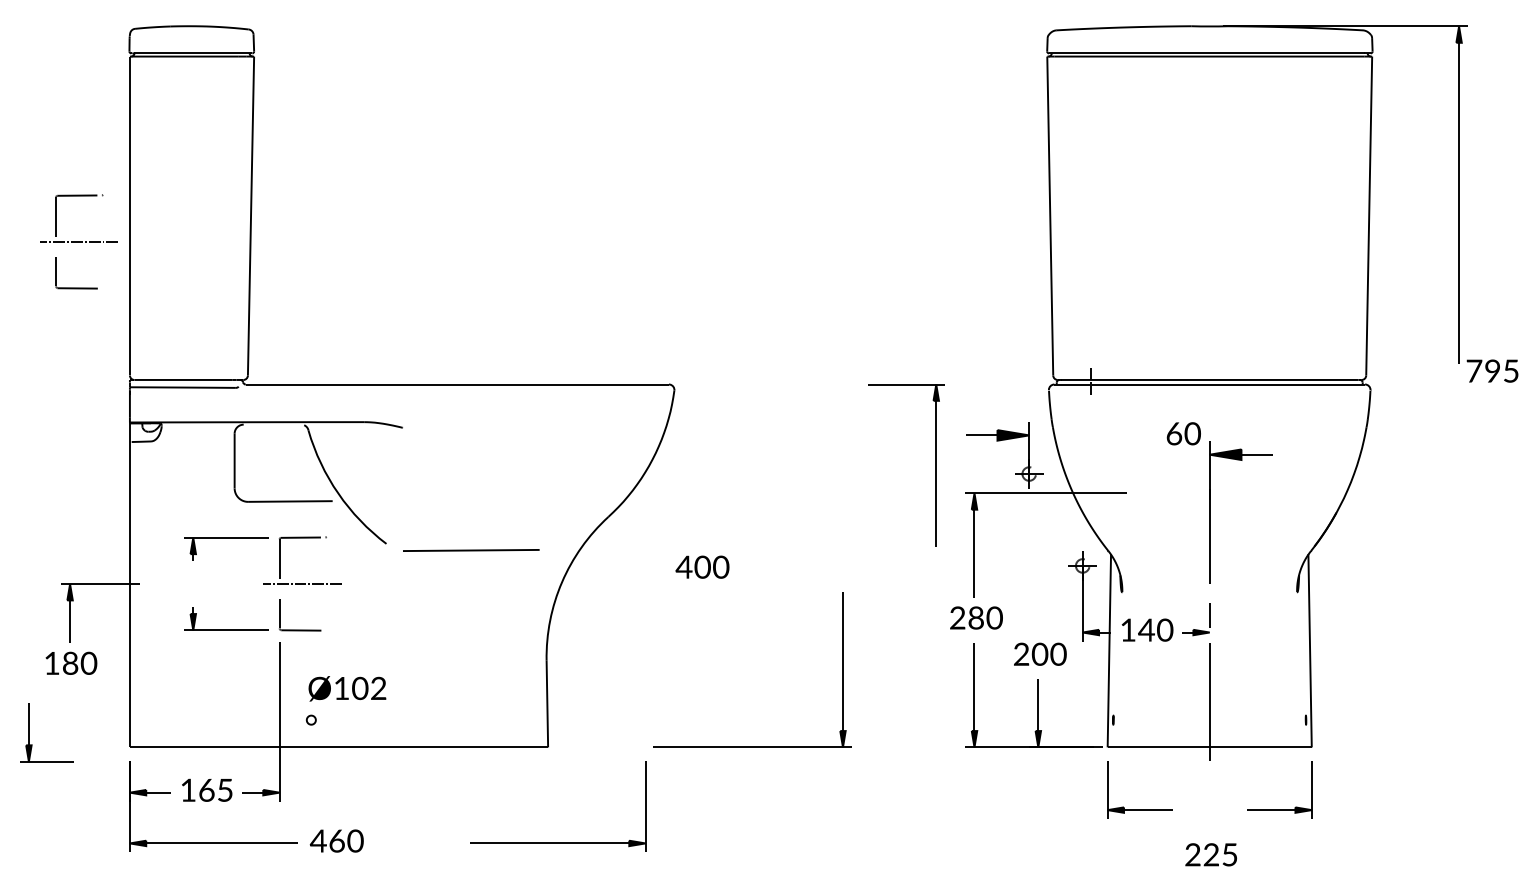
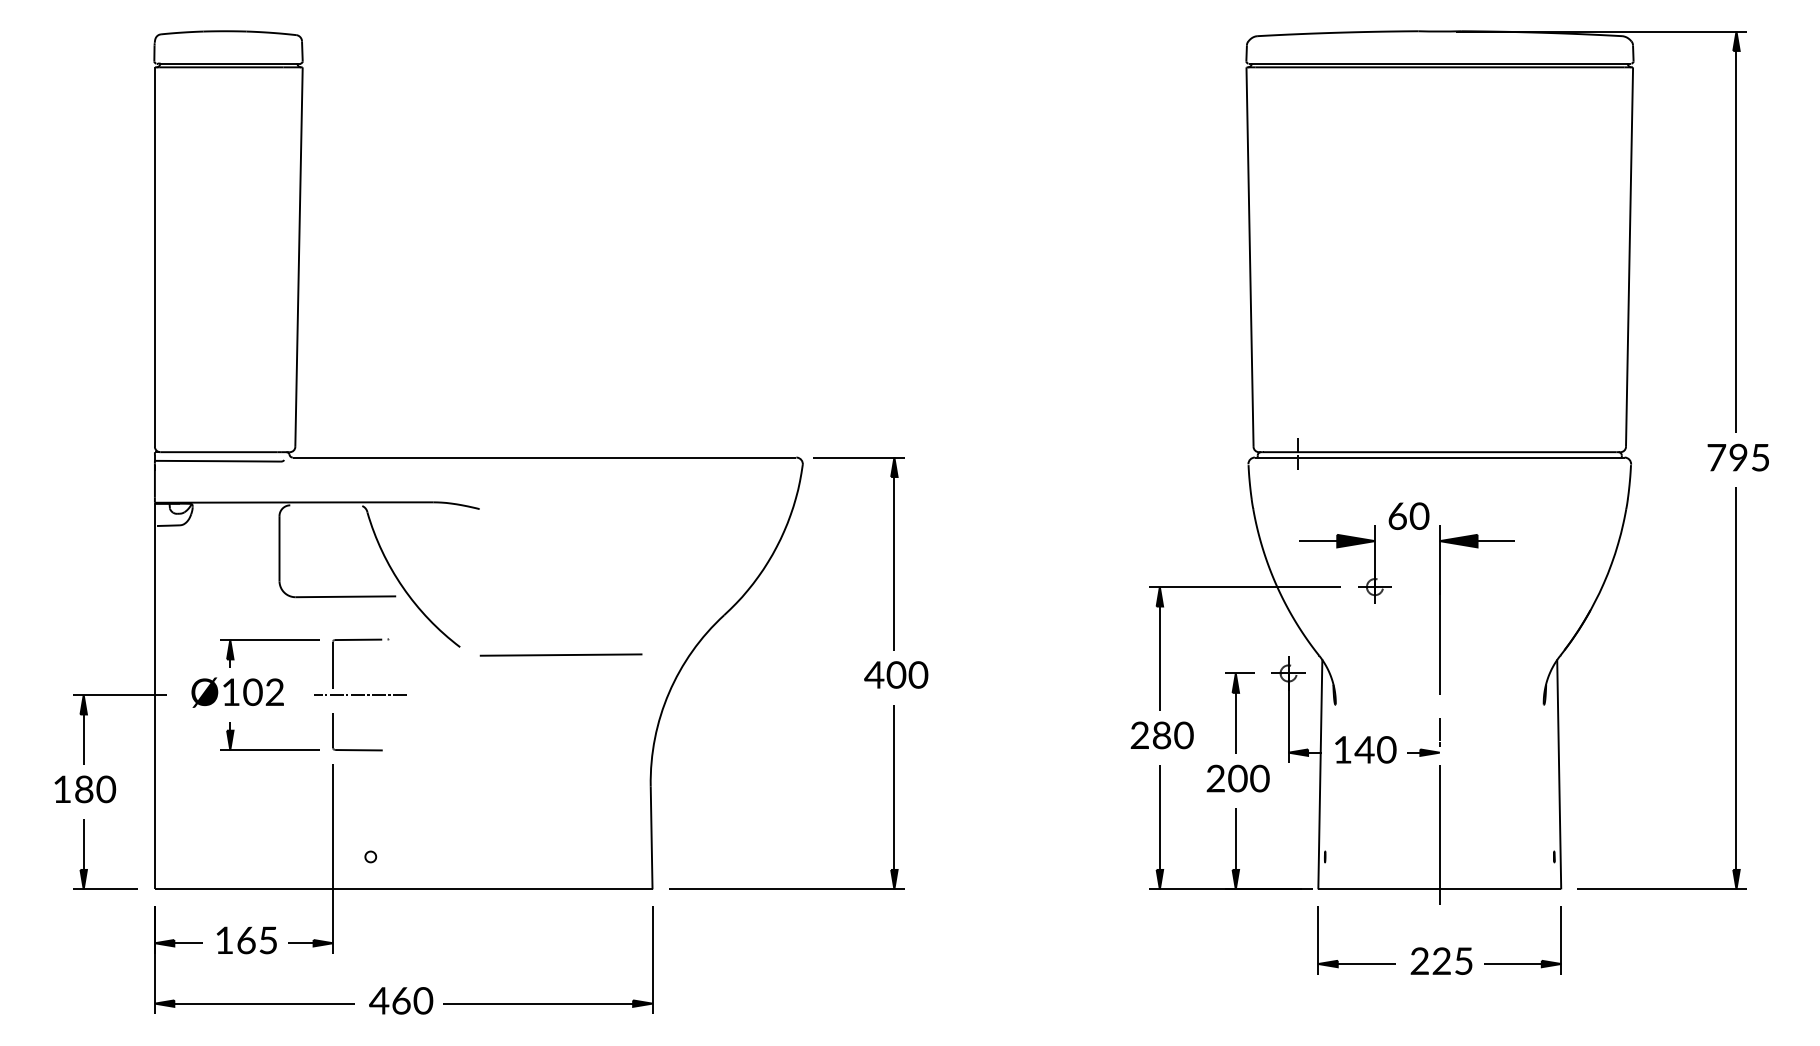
part: (79, 241) -> (94, 287), removed
text: (1491, 371) -> (1737, 457), moved
part: (1003, 440) -> (1344, 547), moved
part: (935, 465) -> (893, 553), moved
text: (702, 566) -> (896, 674), moved
part: (1458, 578) -> (1735, 688), added
part: (1041, 598) -> (1239, 712), added
text: (347, 688) -> (237, 692), moved
part: (29, 732) -> (84, 854), moved
part: (752, 746) -> (786, 888), moved
part: (558, 843) -> (548, 1003), moved
text: (1211, 854) -> (1441, 960), moved

